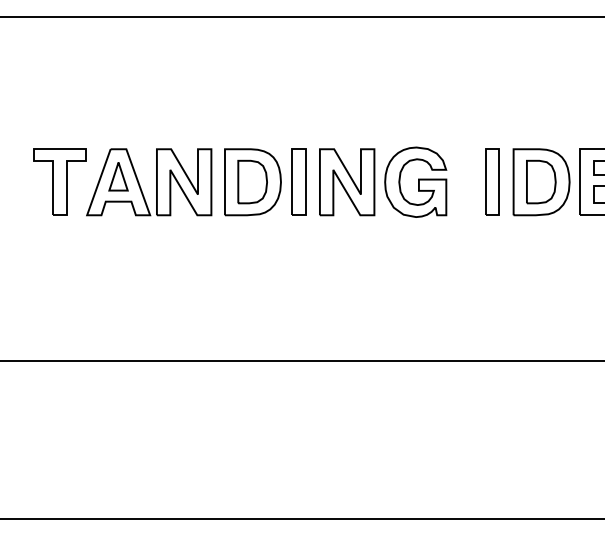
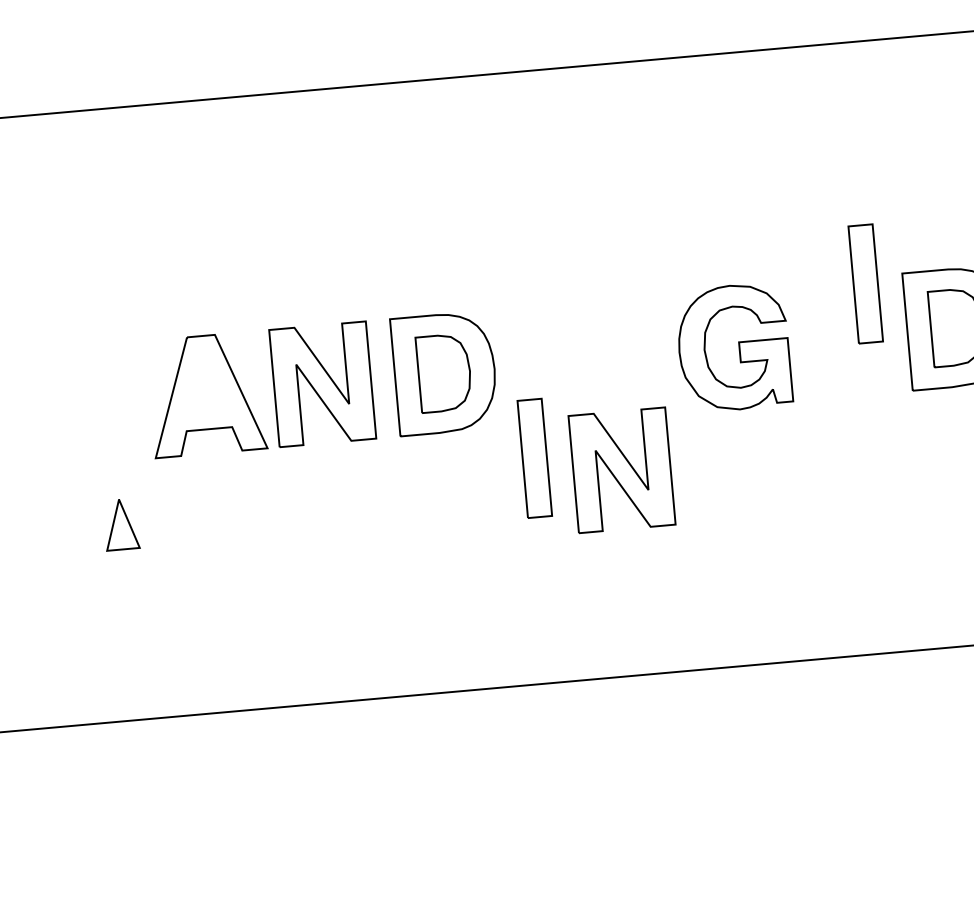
part: (118, 176) -> (121, 524), moved
part: (59, 181) -> (101, 402), removed
part: (298, 181) -> (533, 457), moved
part: (492, 181) -> (865, 282), moved
part: (347, 182) -> (622, 470), moved

